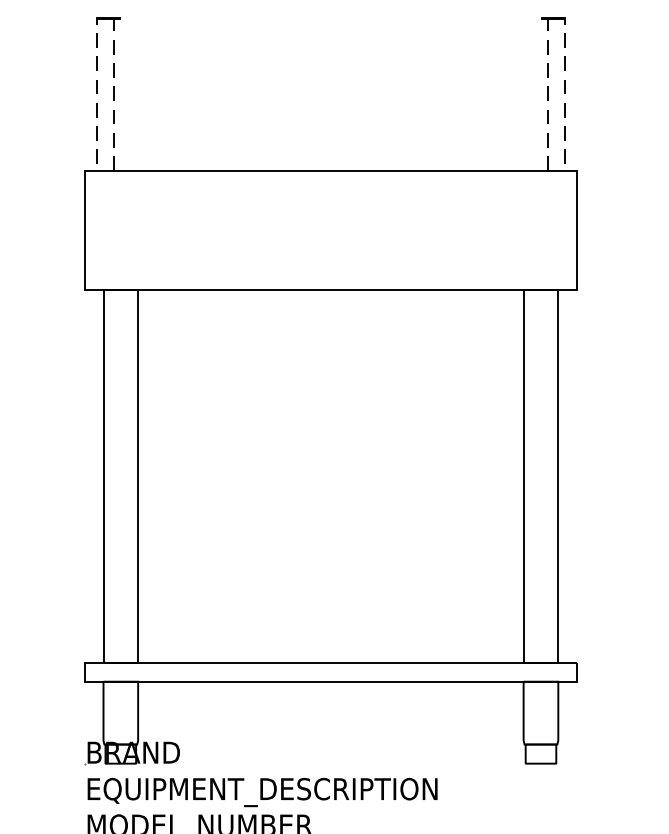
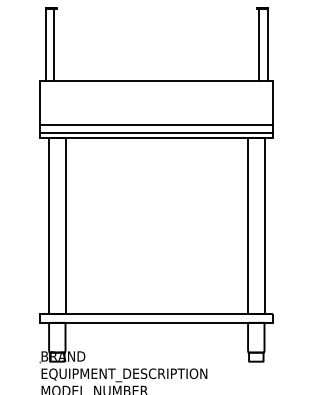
line: (104, 17) -> (49, 8), dashed -> solid
line: (556, 17) -> (263, 8), dashed -> solid
line: (330, 262) -> (156, 124), added
line: (330, 281) -> (156, 133), added

